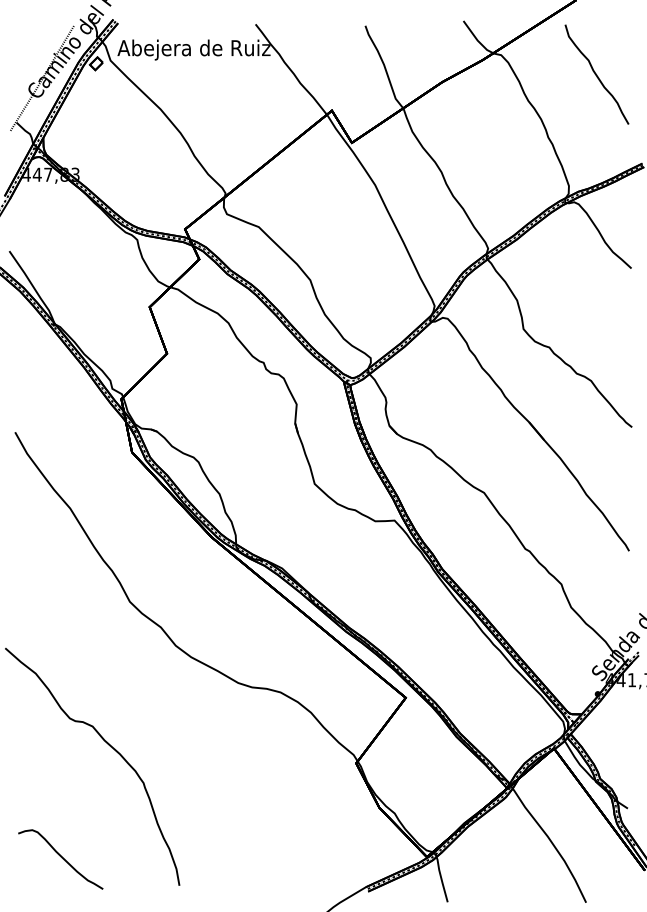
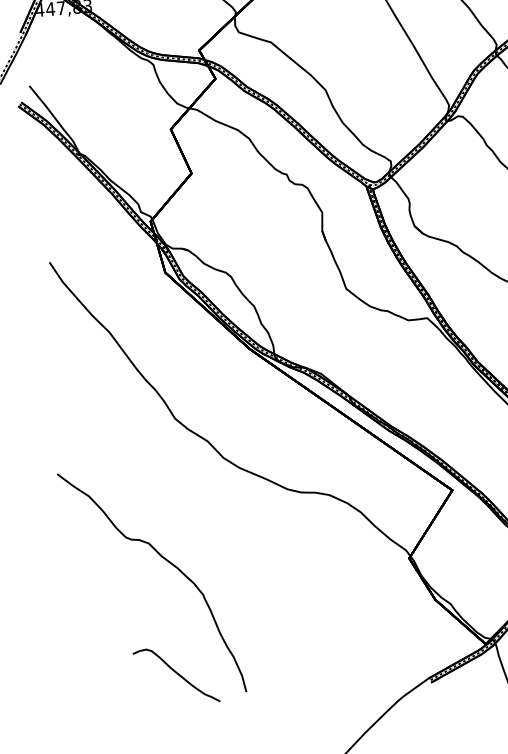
curve: (61, 858) -> (177, 674), moved

